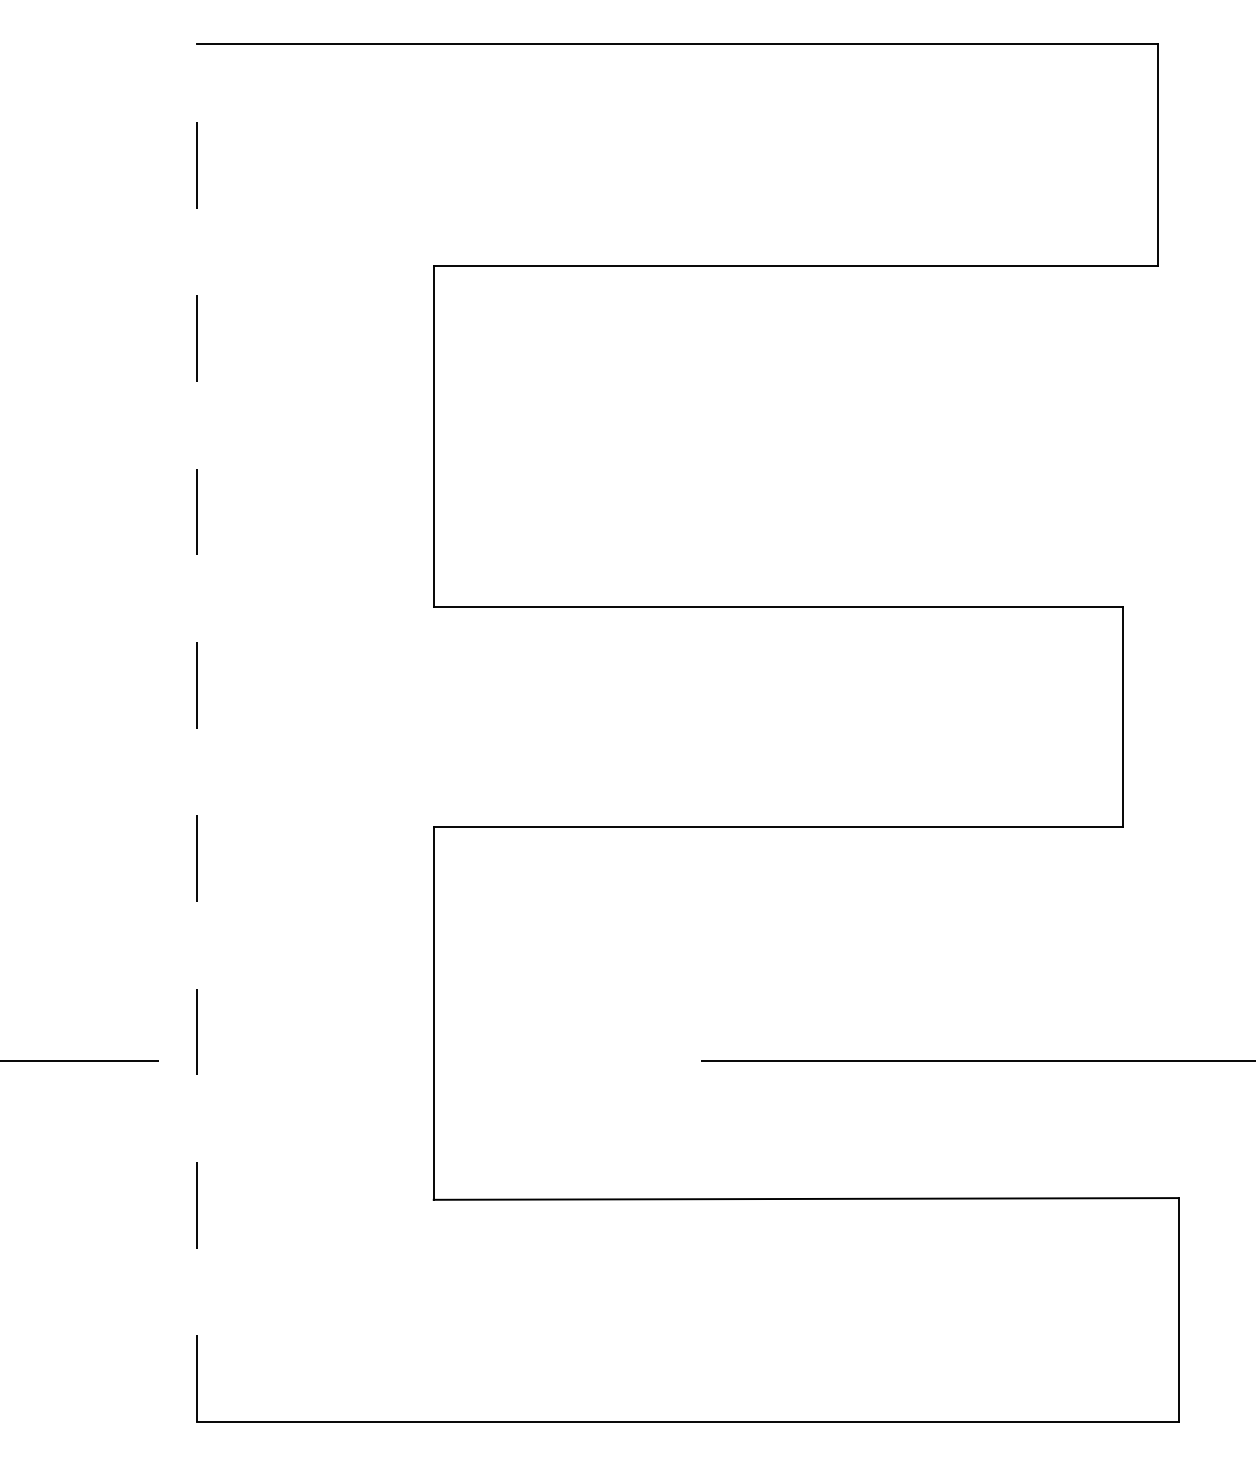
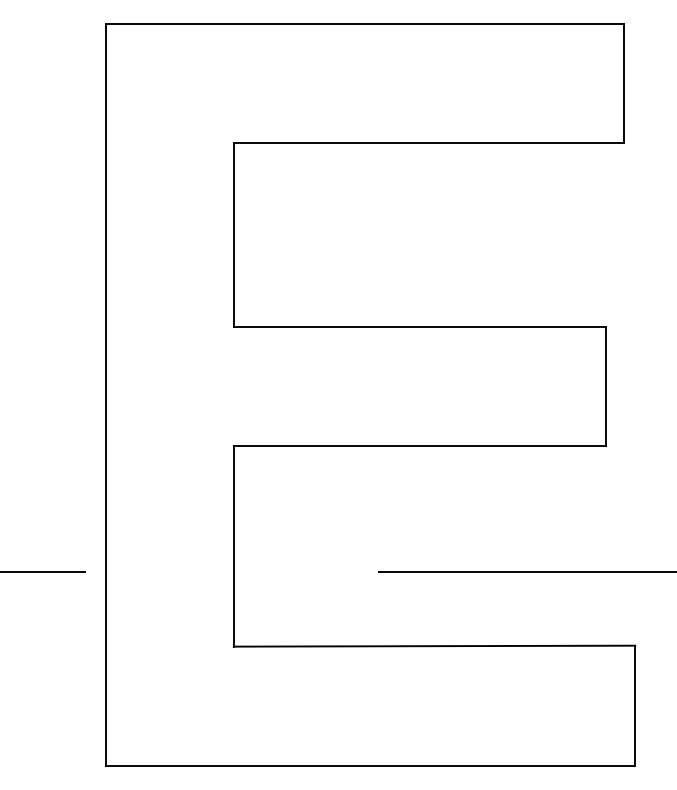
line: (197, 732) -> (106, 394), dashed -> solid

